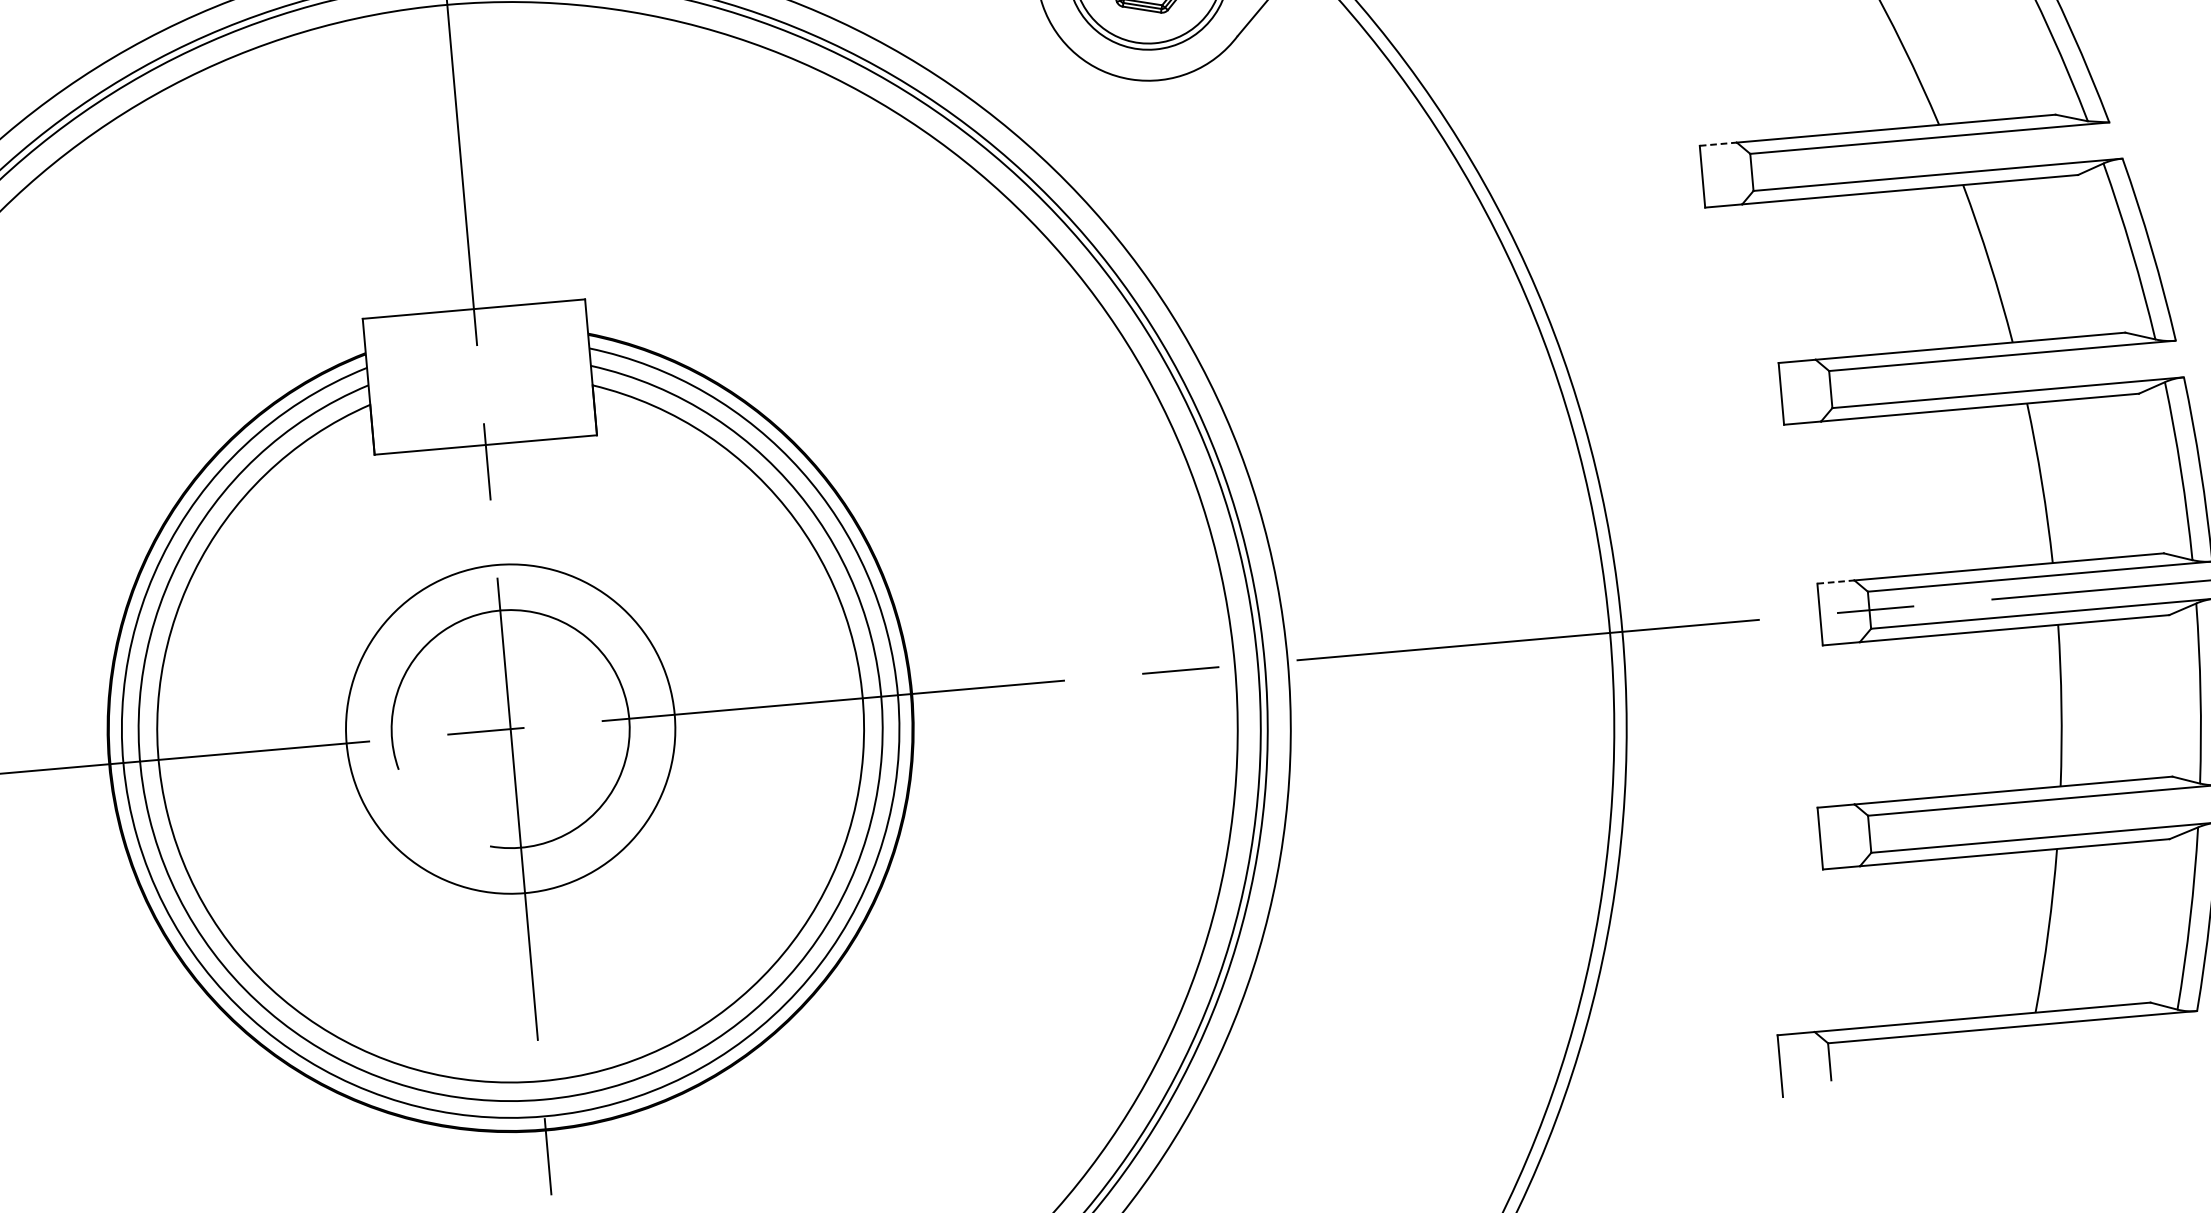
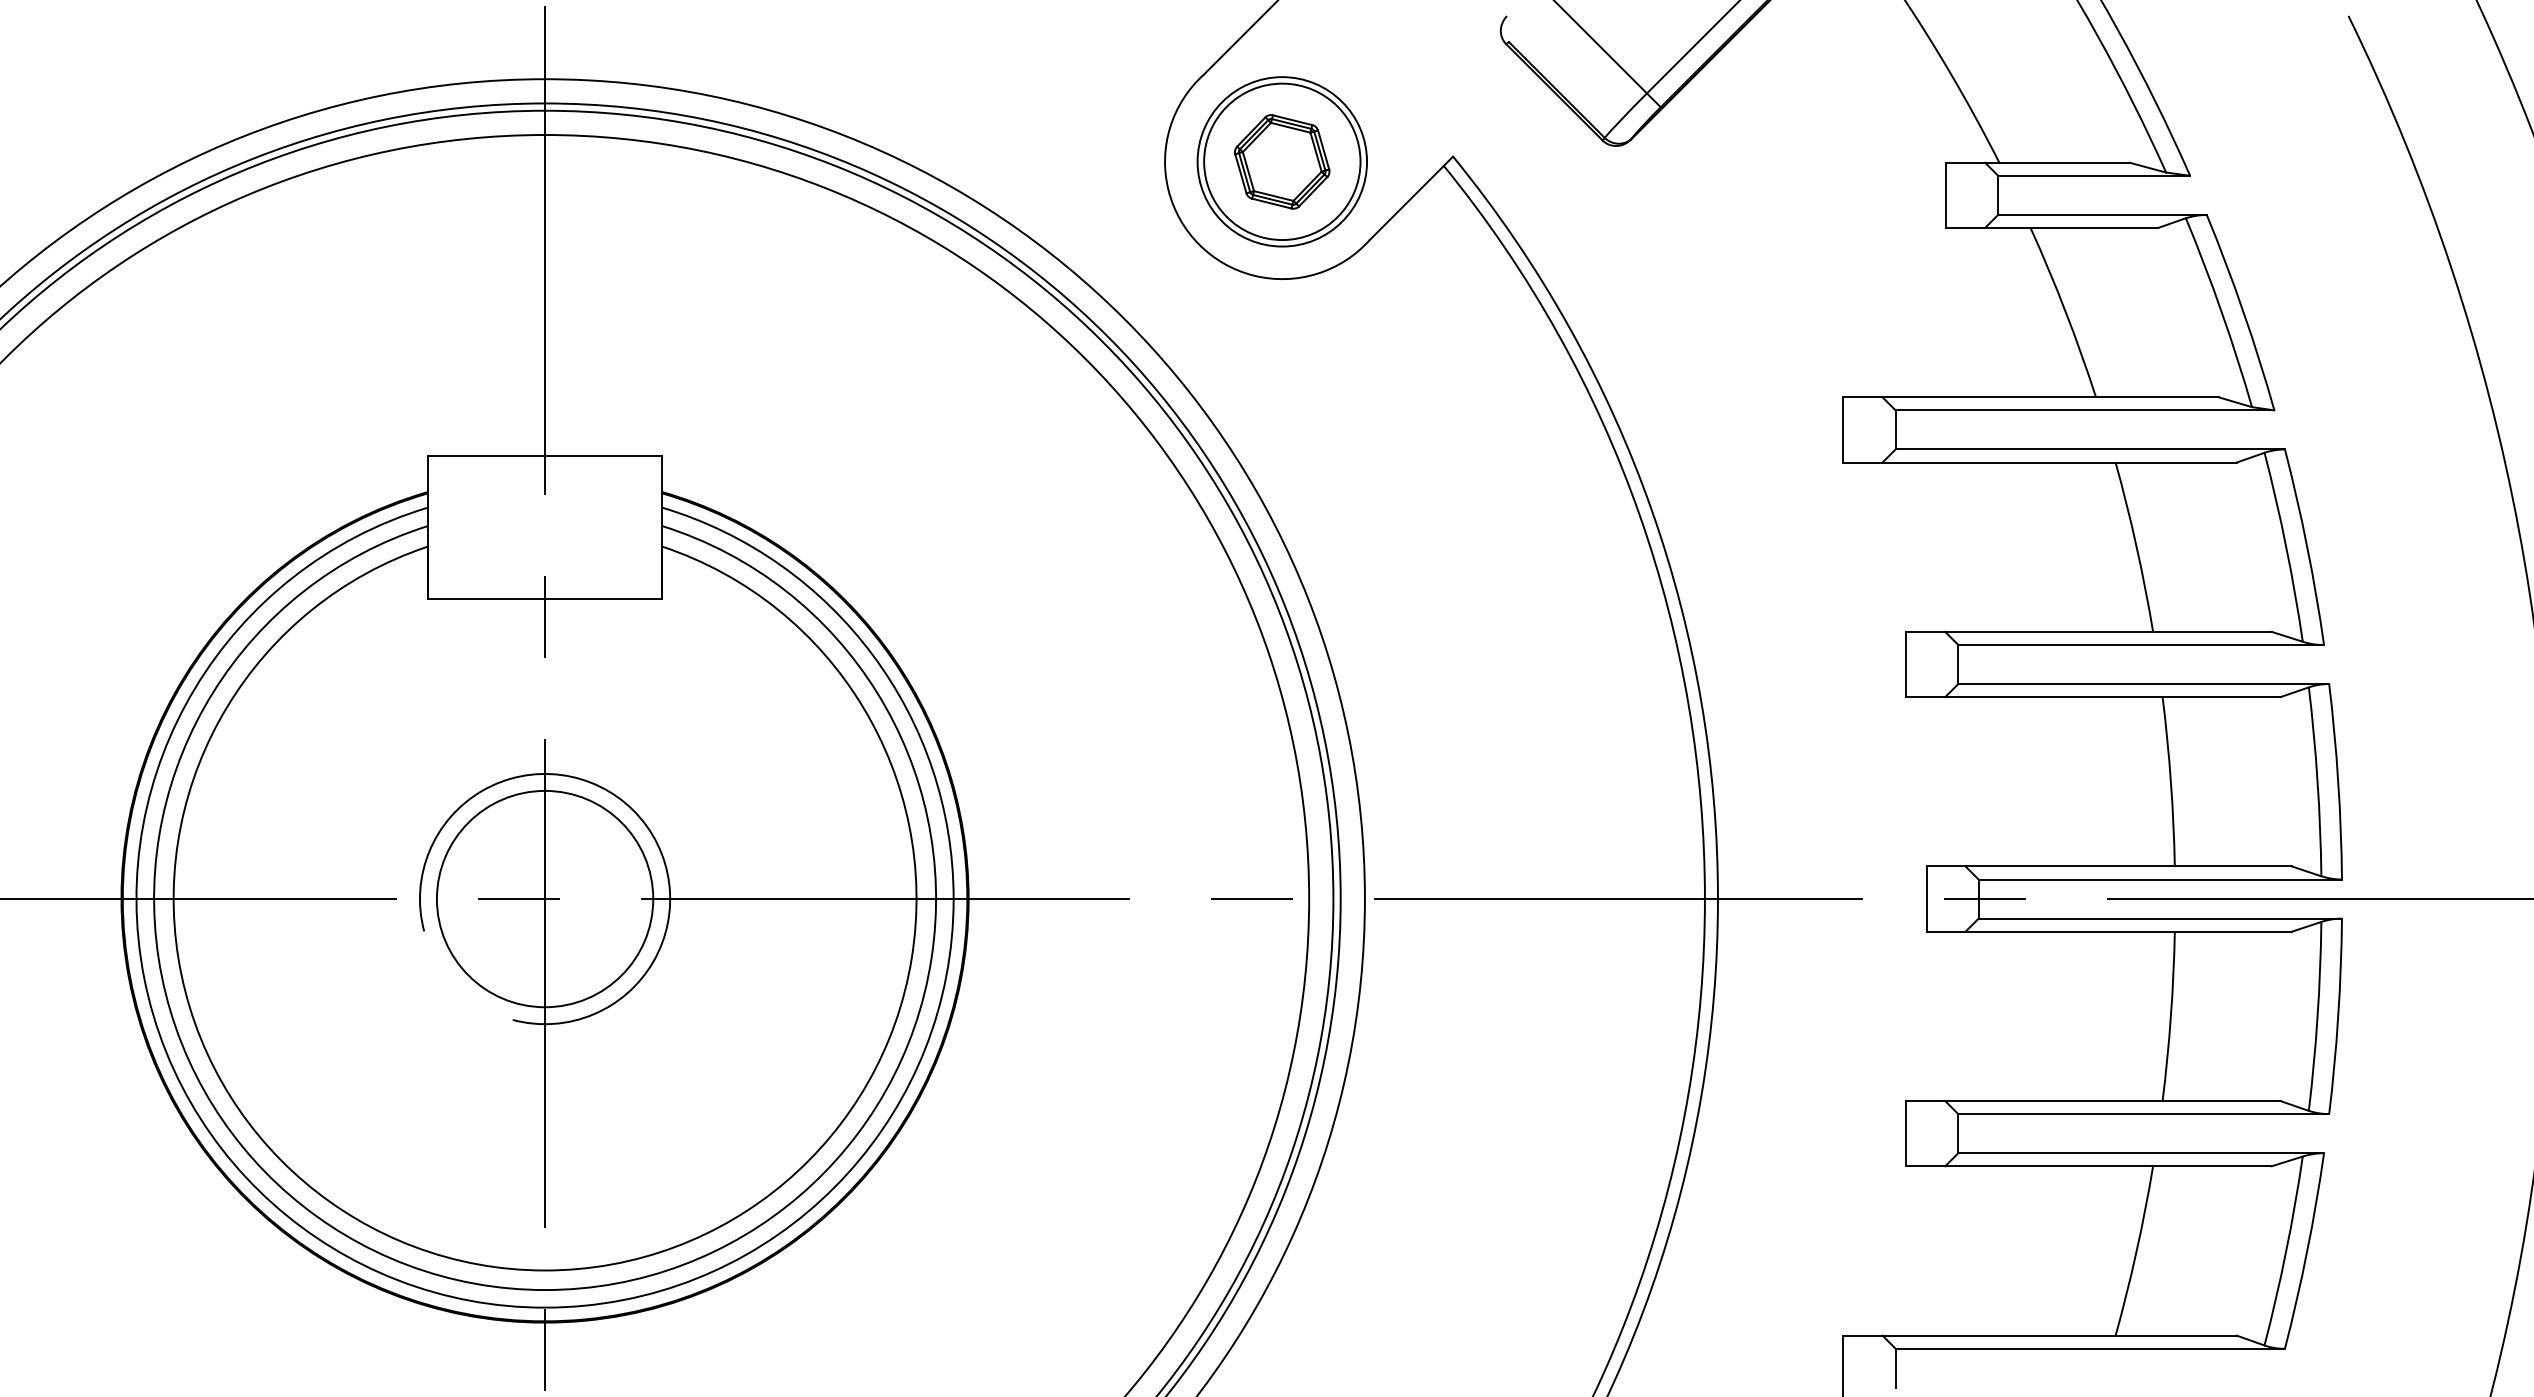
line: (1718, 144) -> (1863, 397), dashed -> solid
line: (1836, 582) -> (1946, 866), dashed -> solid
circle: (510, 728) -> (544, 898), size x0.62

